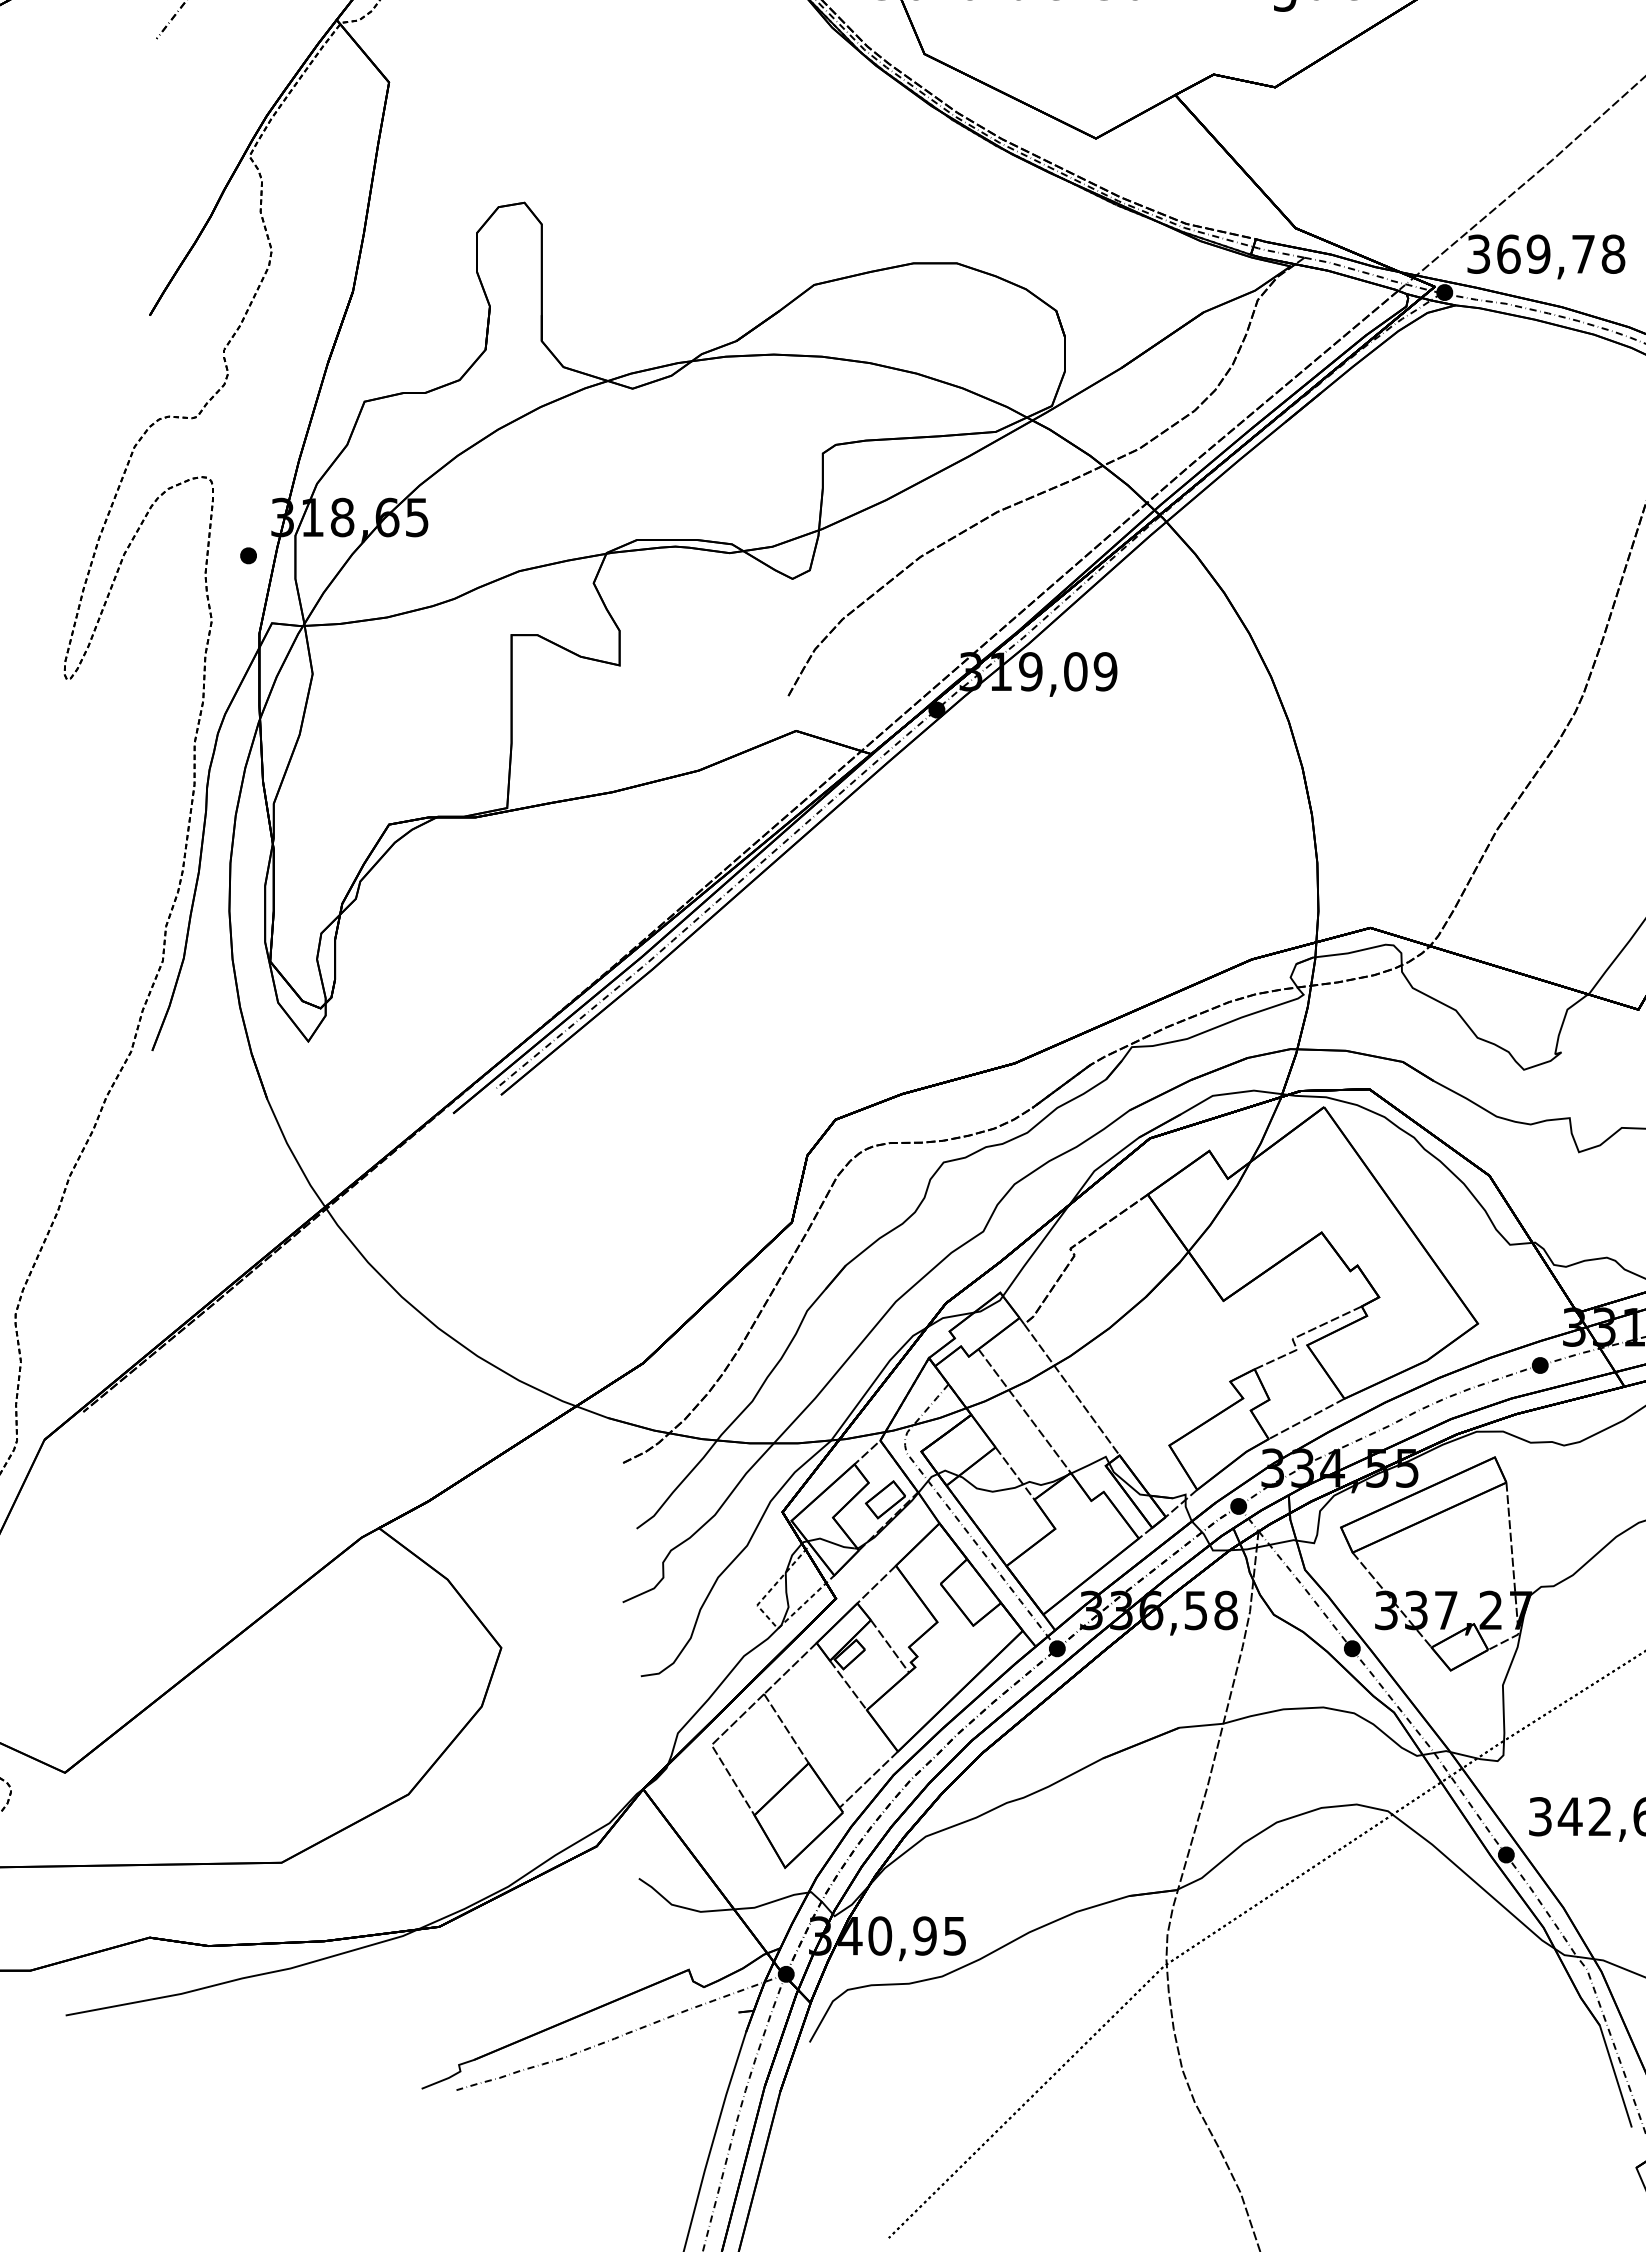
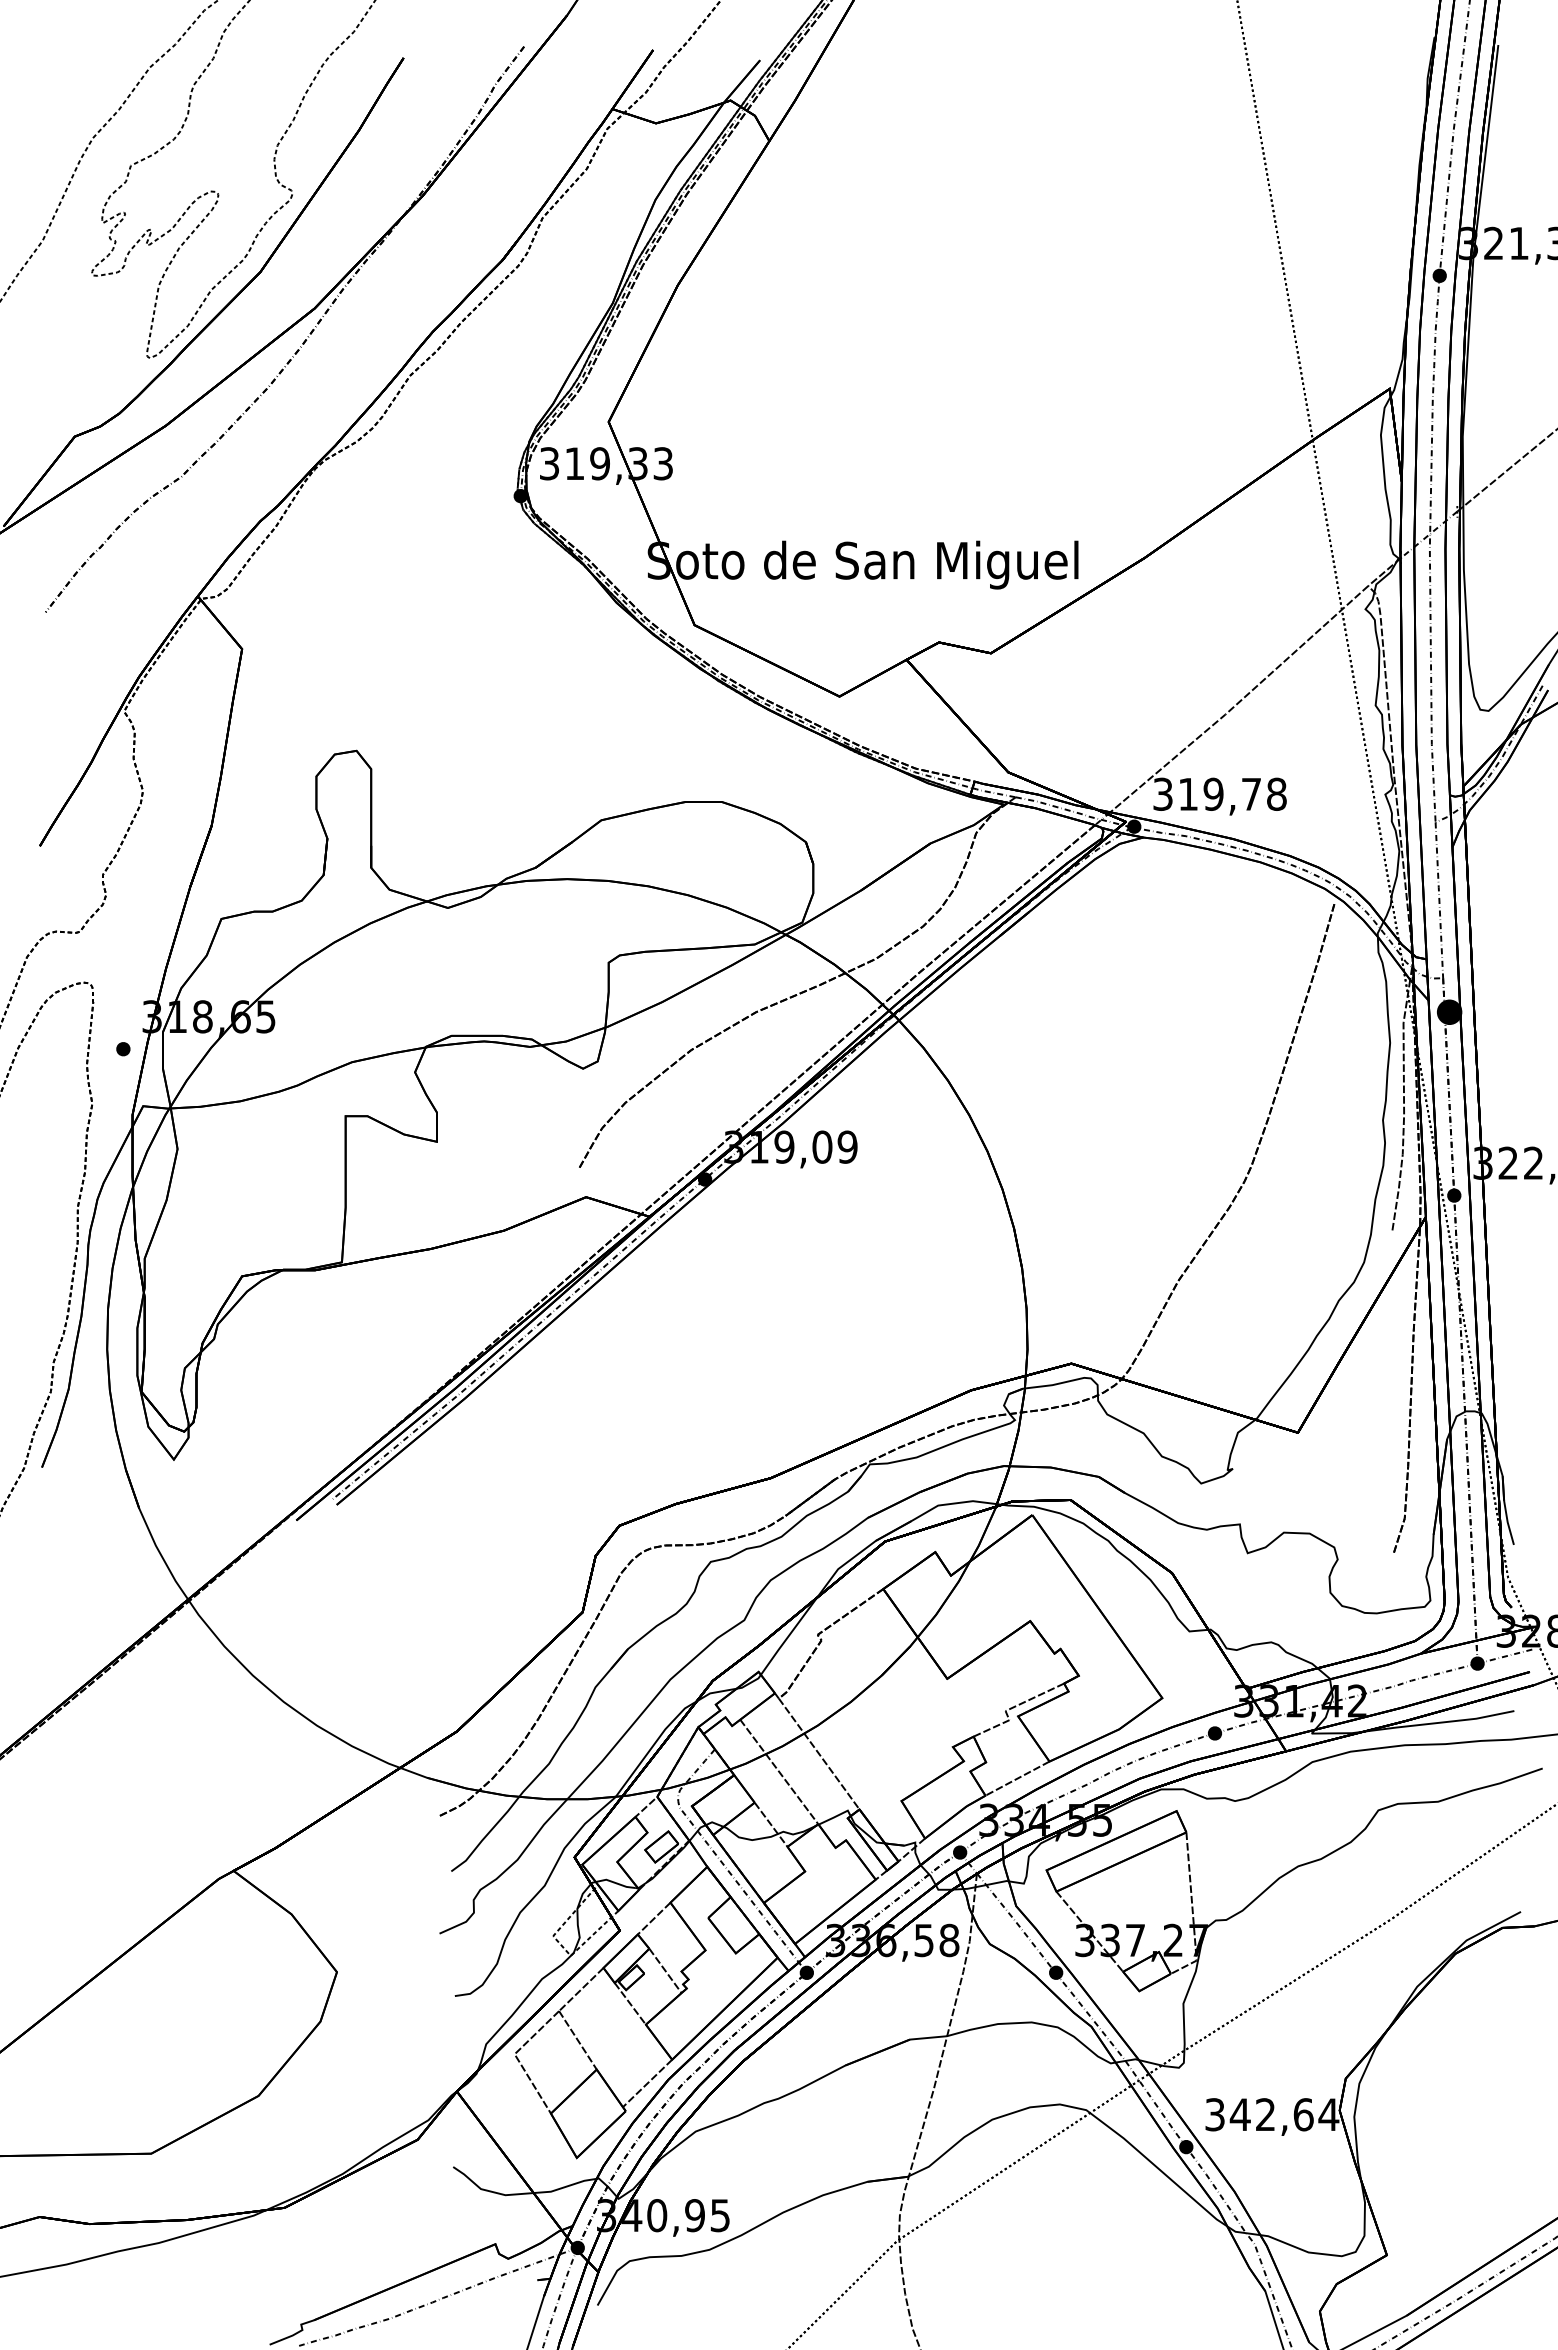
text: (1508, 253) -> (1188, 793), 369,78 -> 319,78

